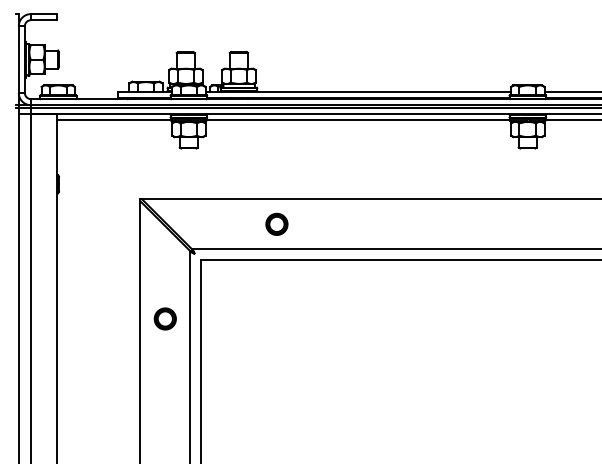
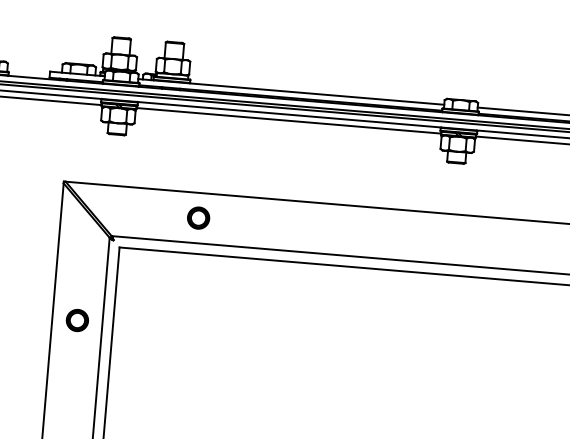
part: (164, 318) -> (76, 319), moved

